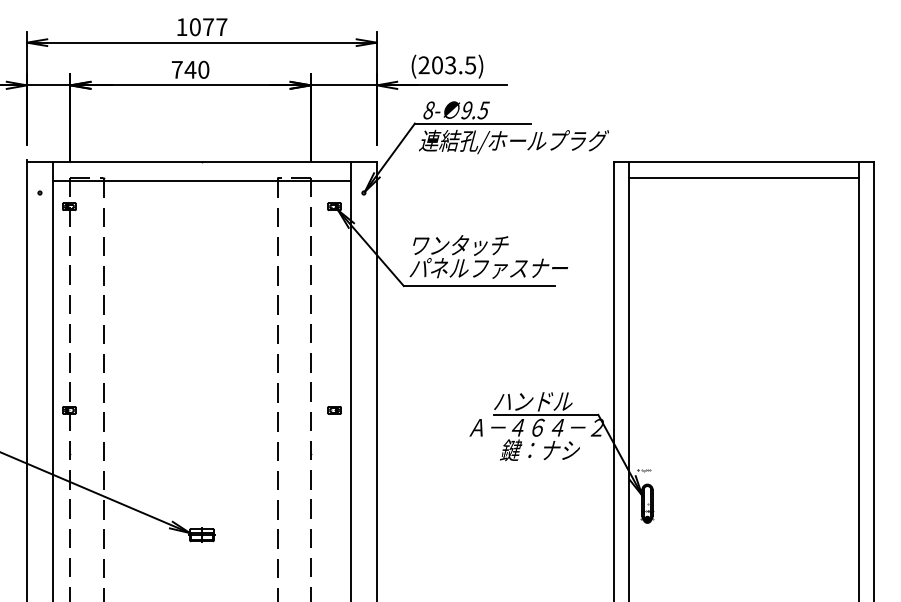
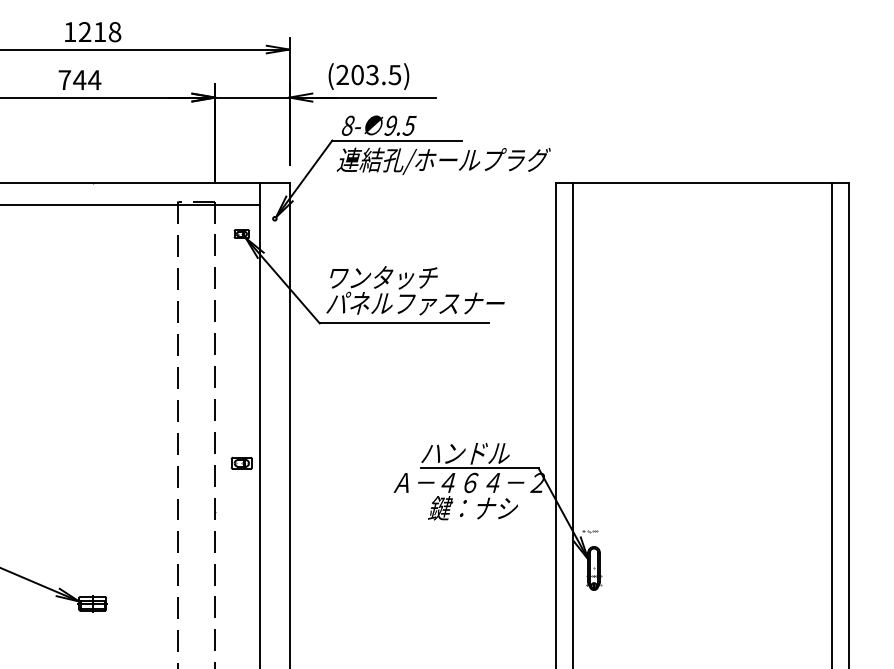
text: (208, 27) -> (99, 32), 1077 -> 1218
text: (203, 69) -> (94, 79), 740 -> 744
line: (743, 177) -> (702, 201), removed
part: (334, 410) -> (241, 463), size x1.4

